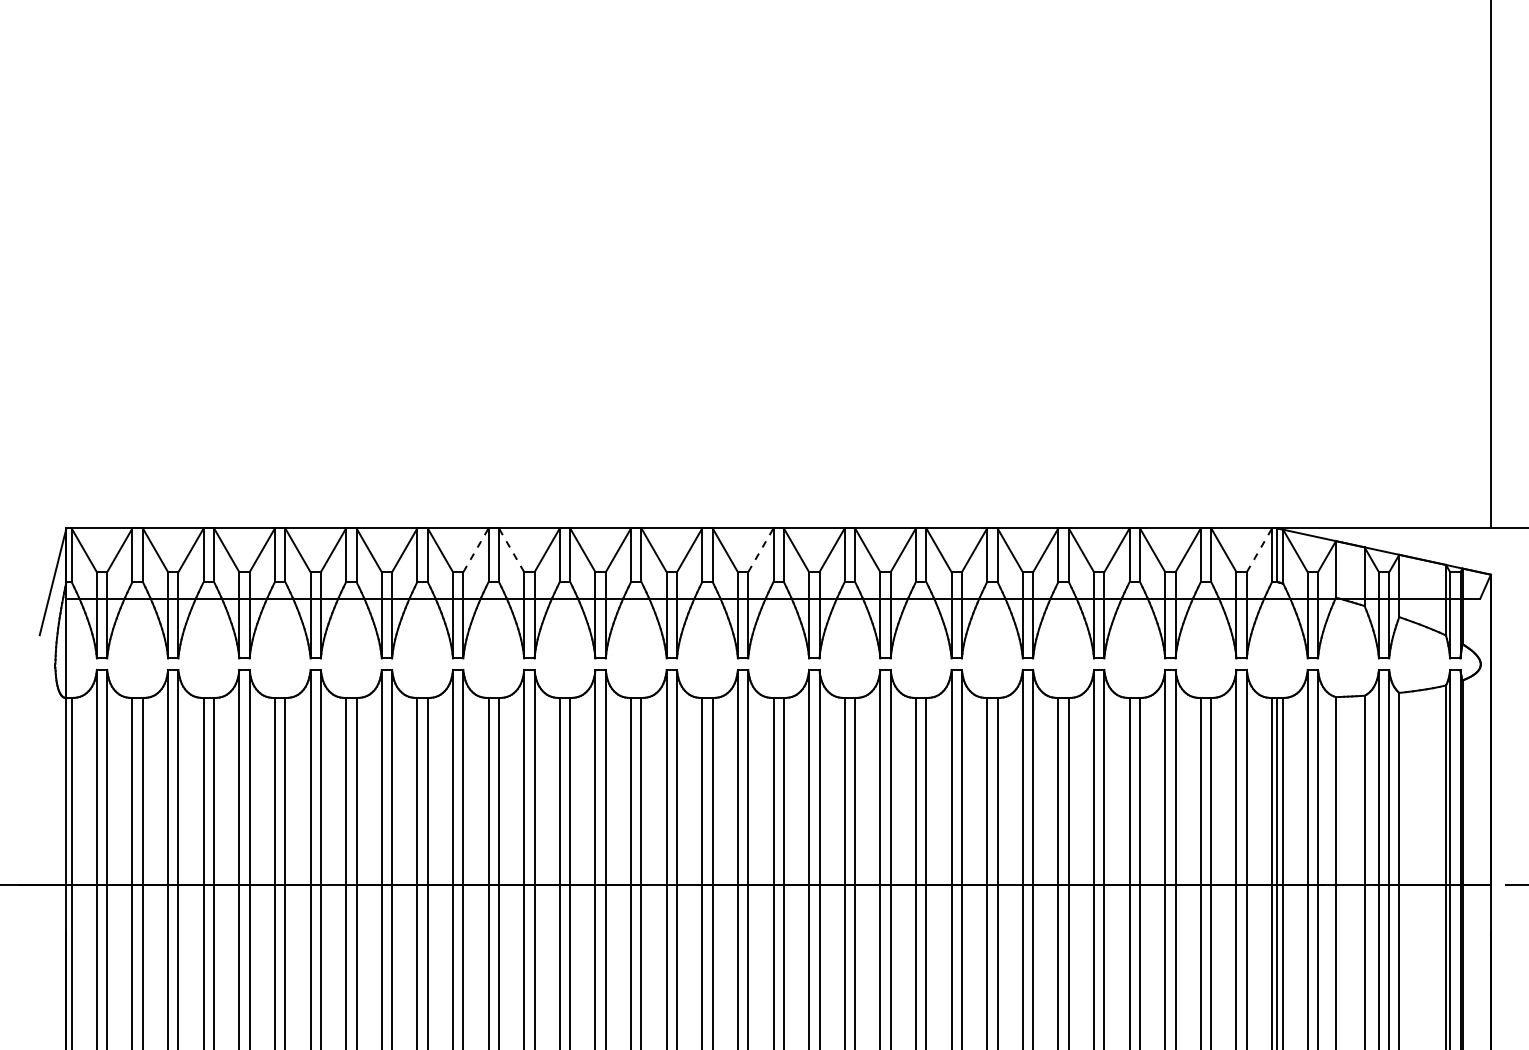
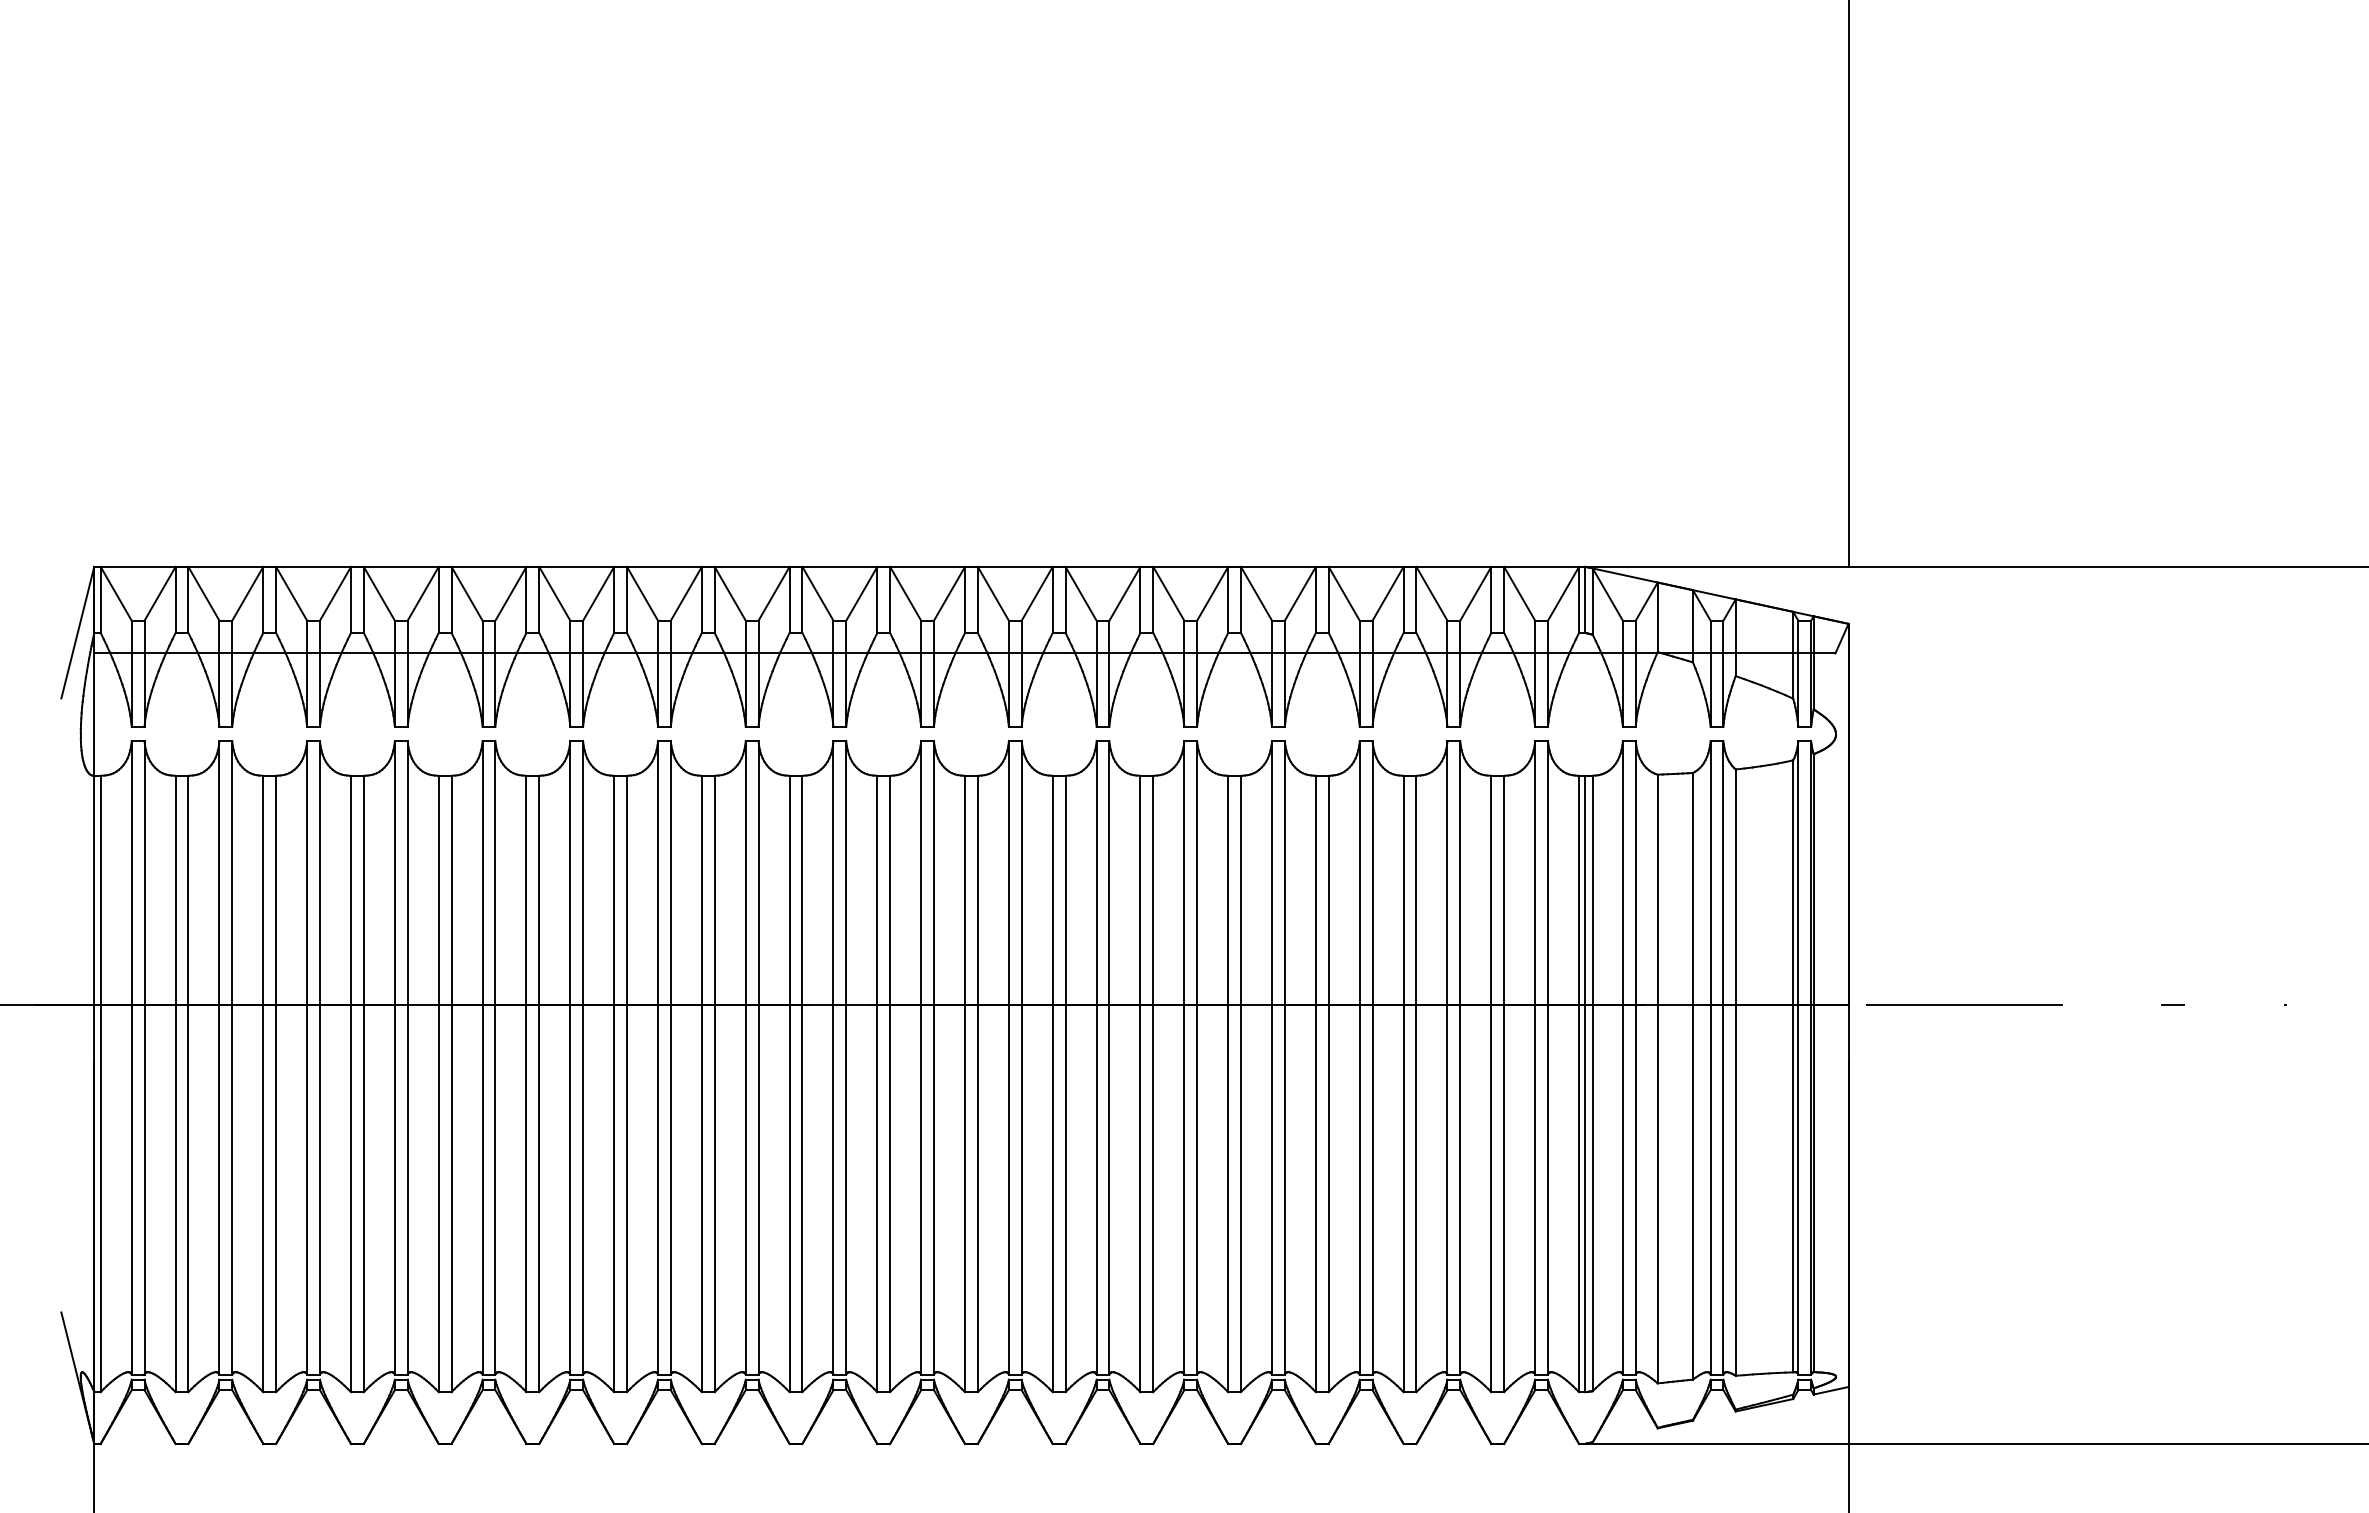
line: (475, 550) -> (598, 593), dashed -> solid
line: (511, 550) -> (642, 593), dashed -> solid
line: (760, 550) -> (949, 593), dashed -> solid
line: (1259, 550) -> (1563, 593), dashed -> solid

